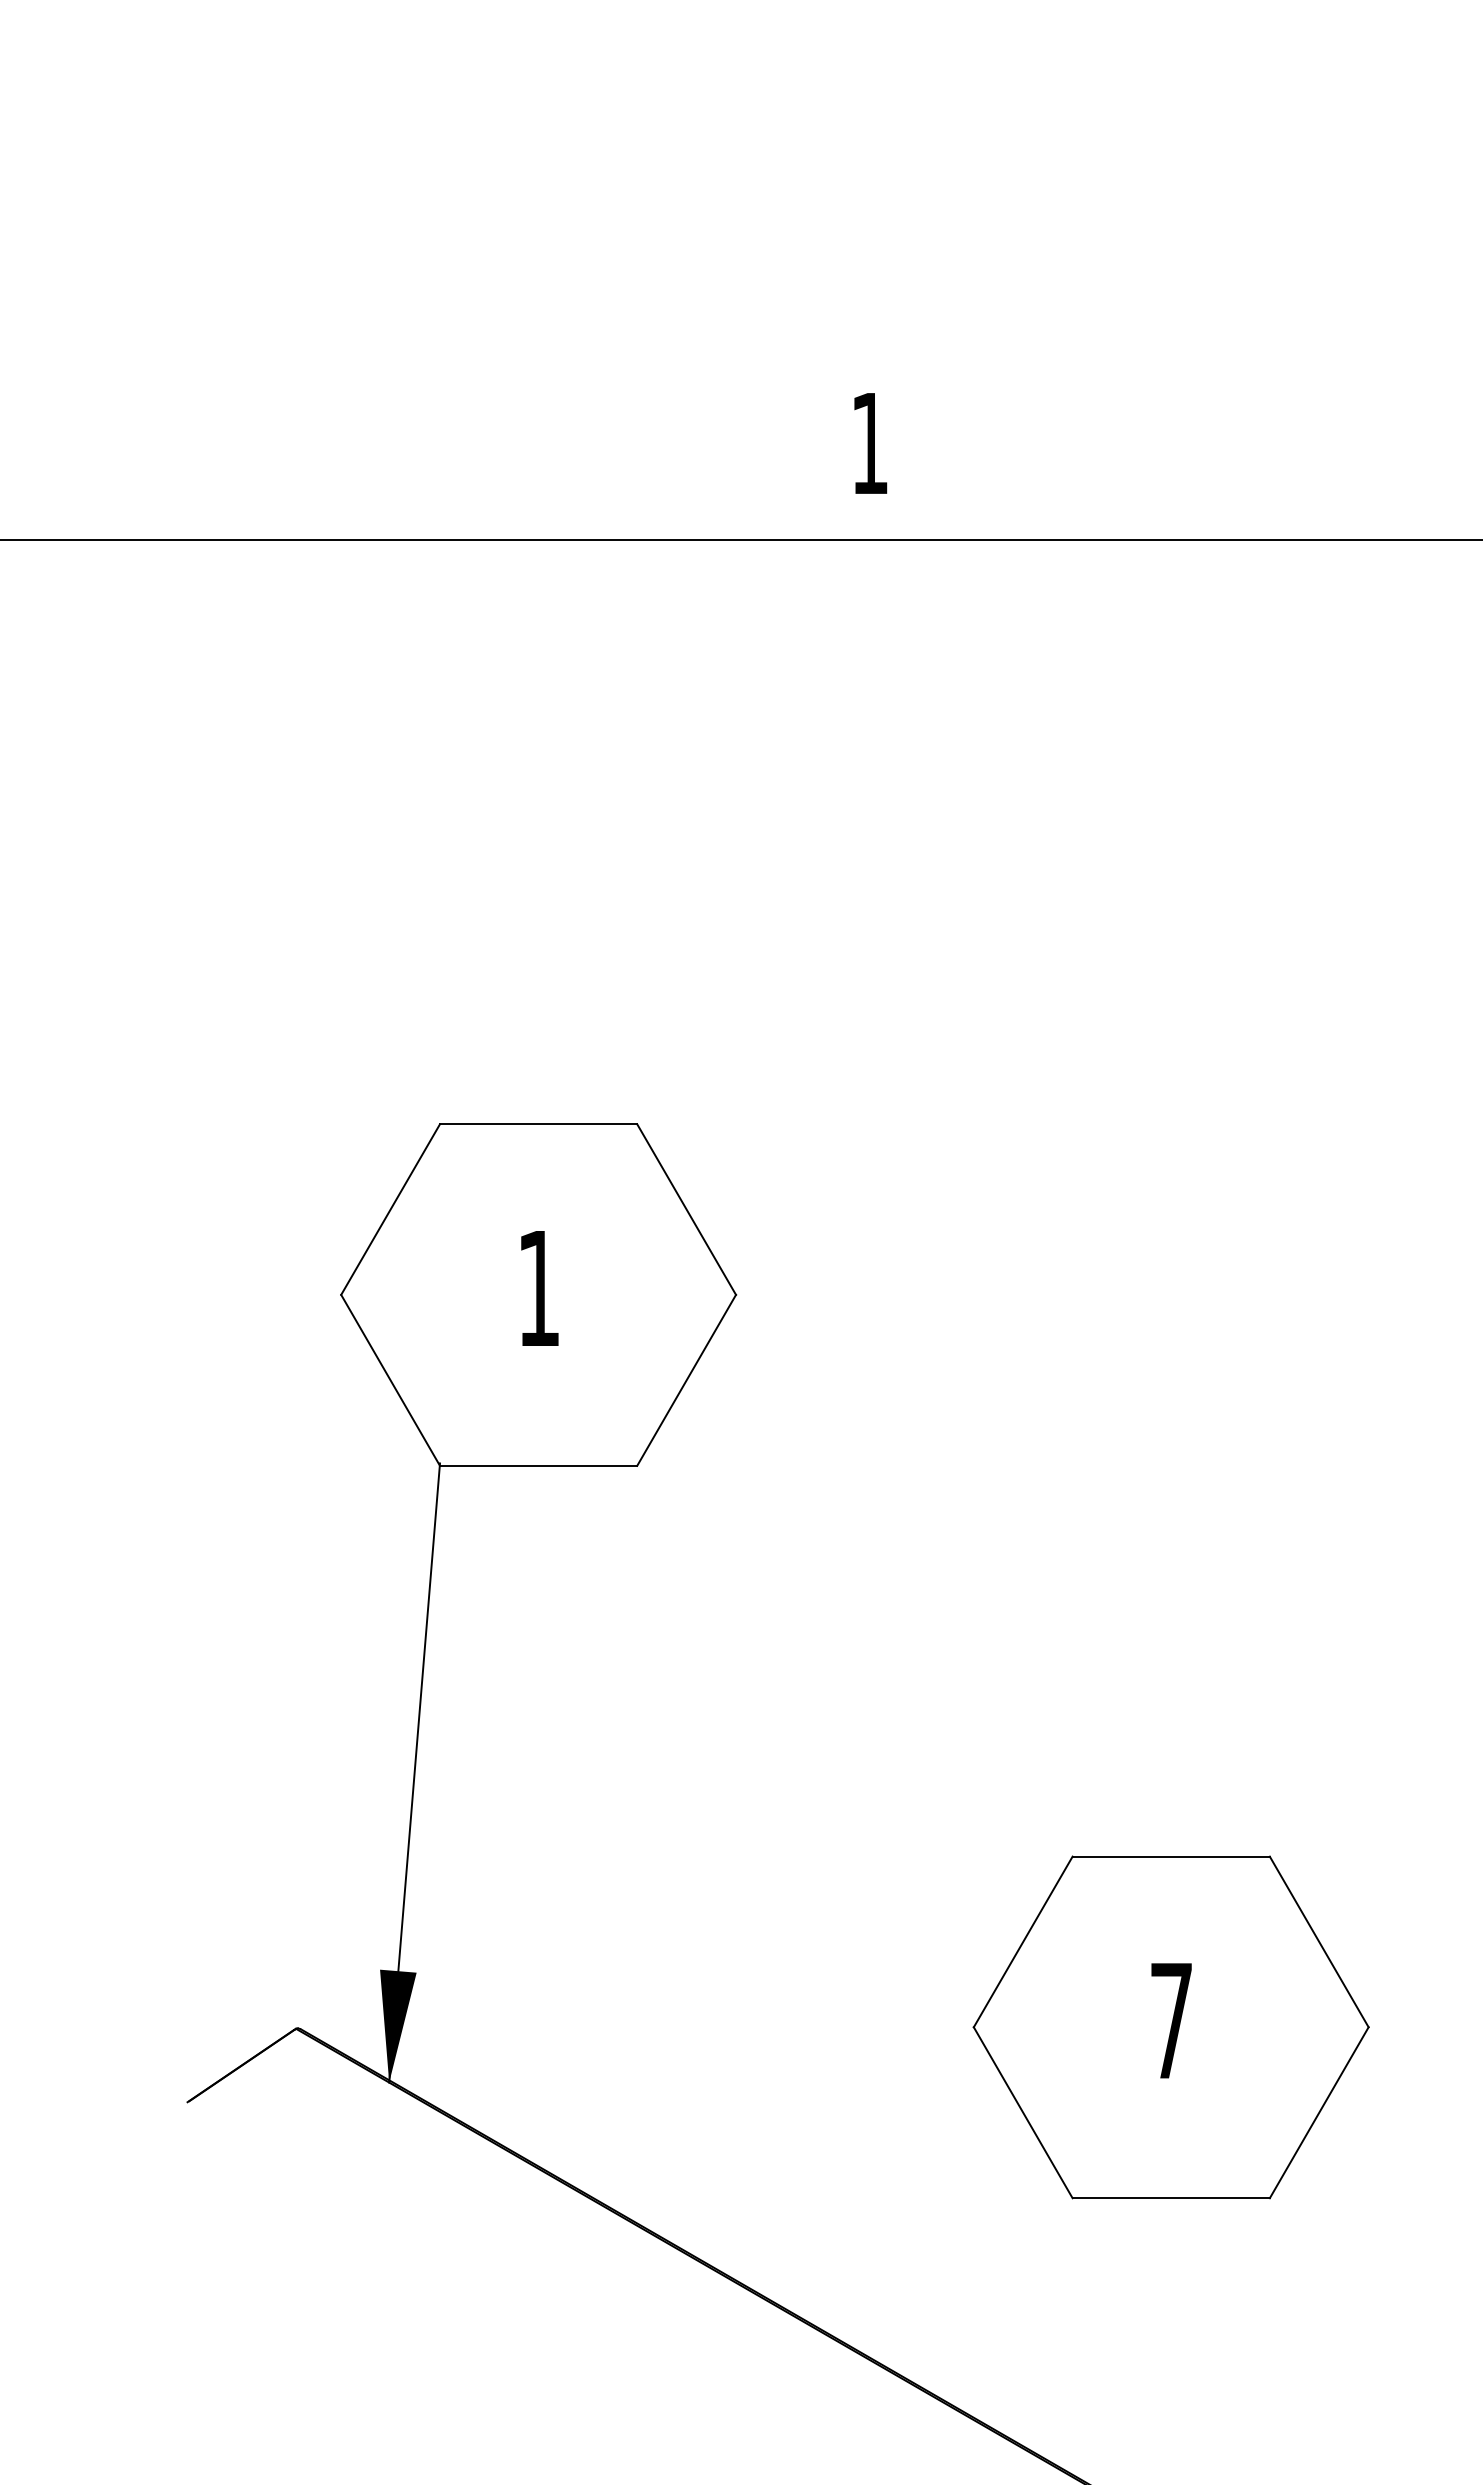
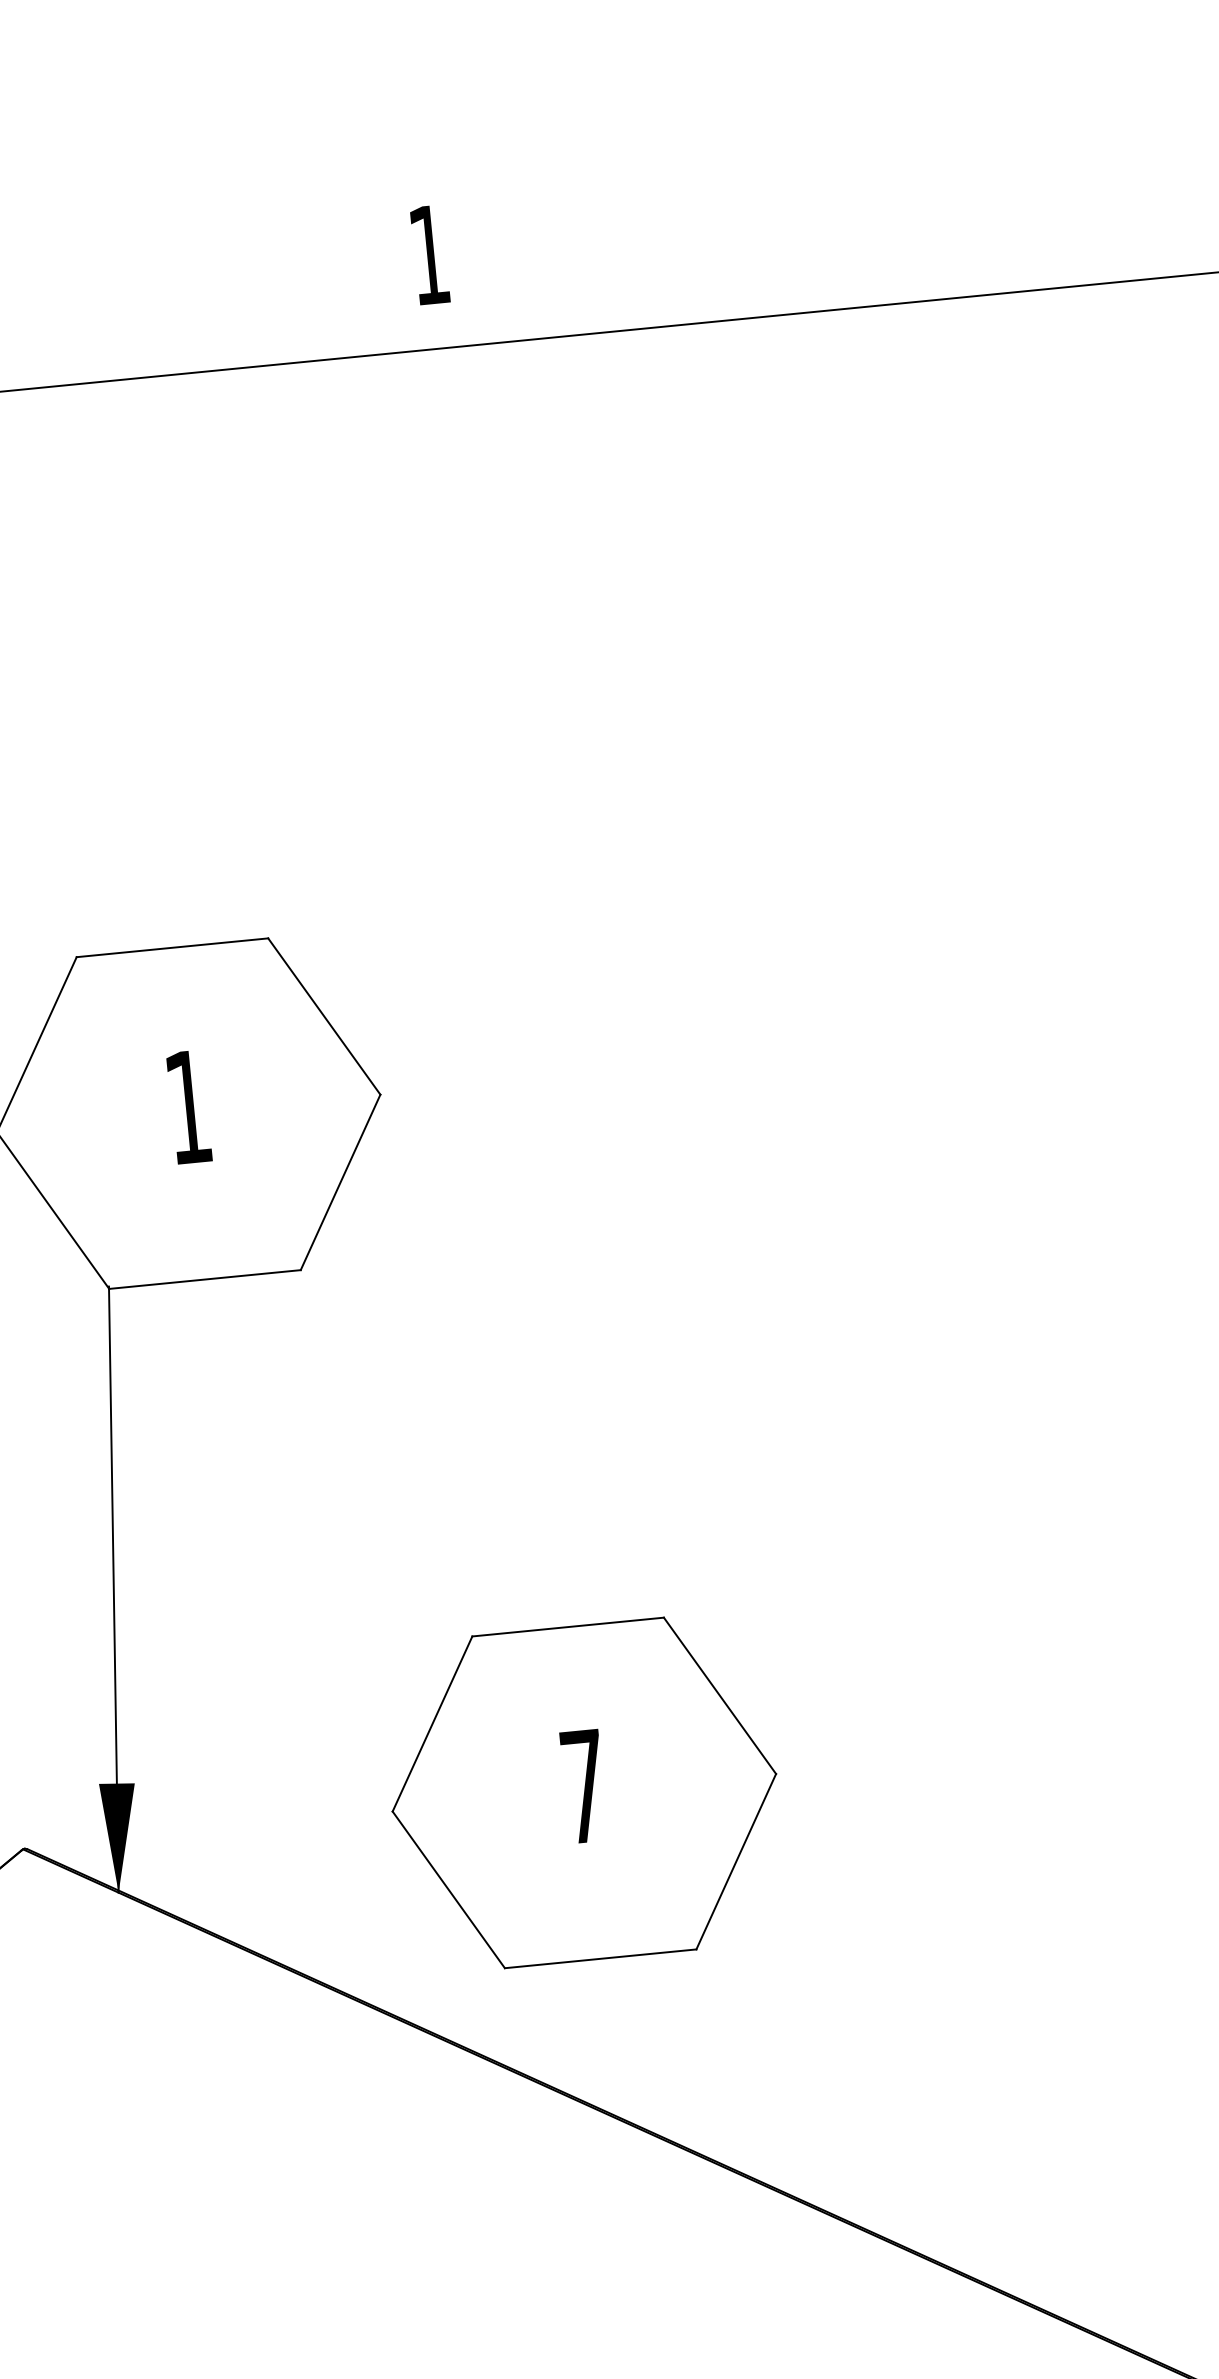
part: (1170, 2027) -> (583, 1793), moved

